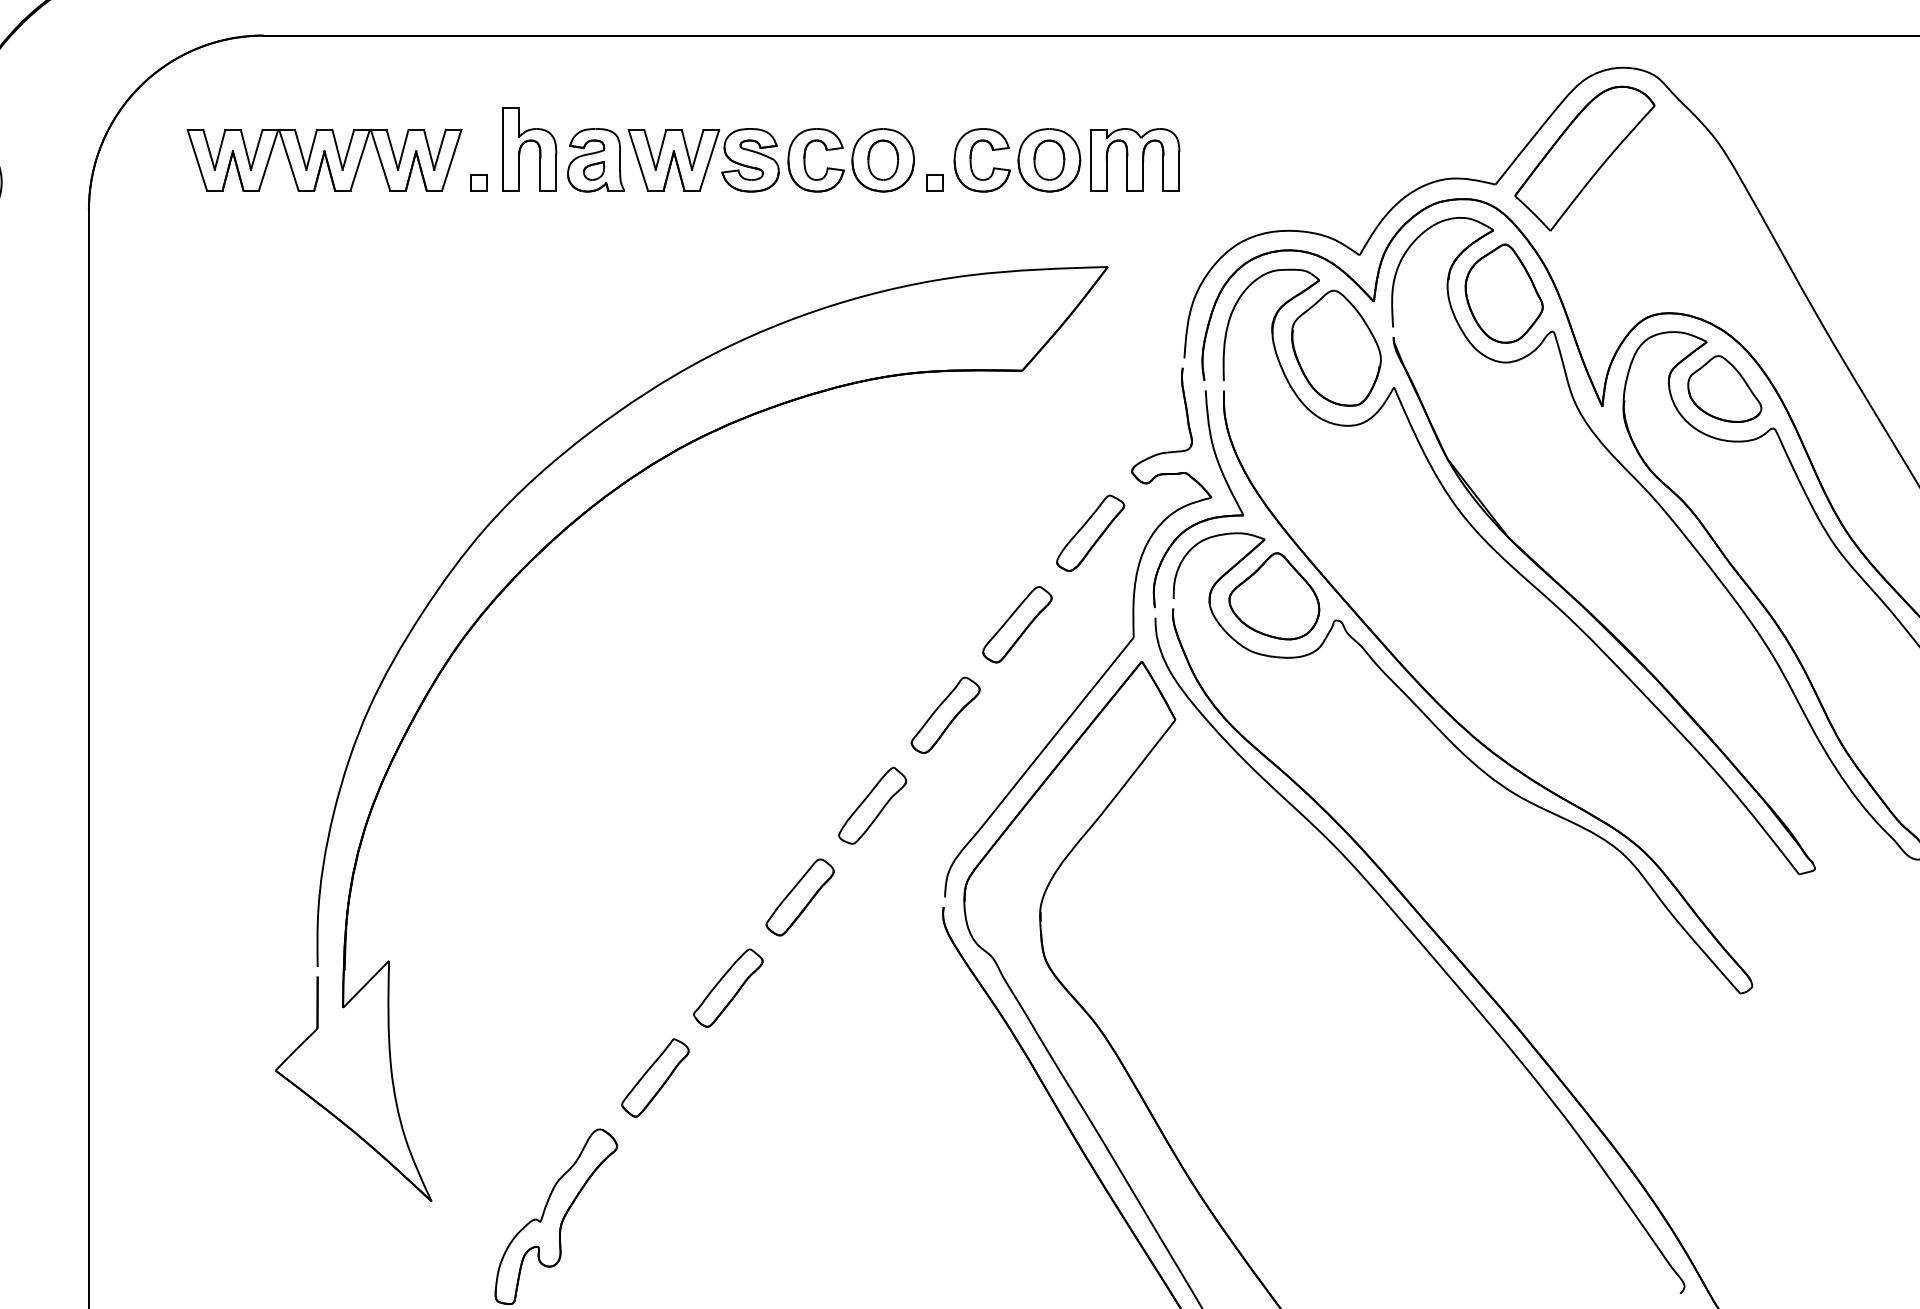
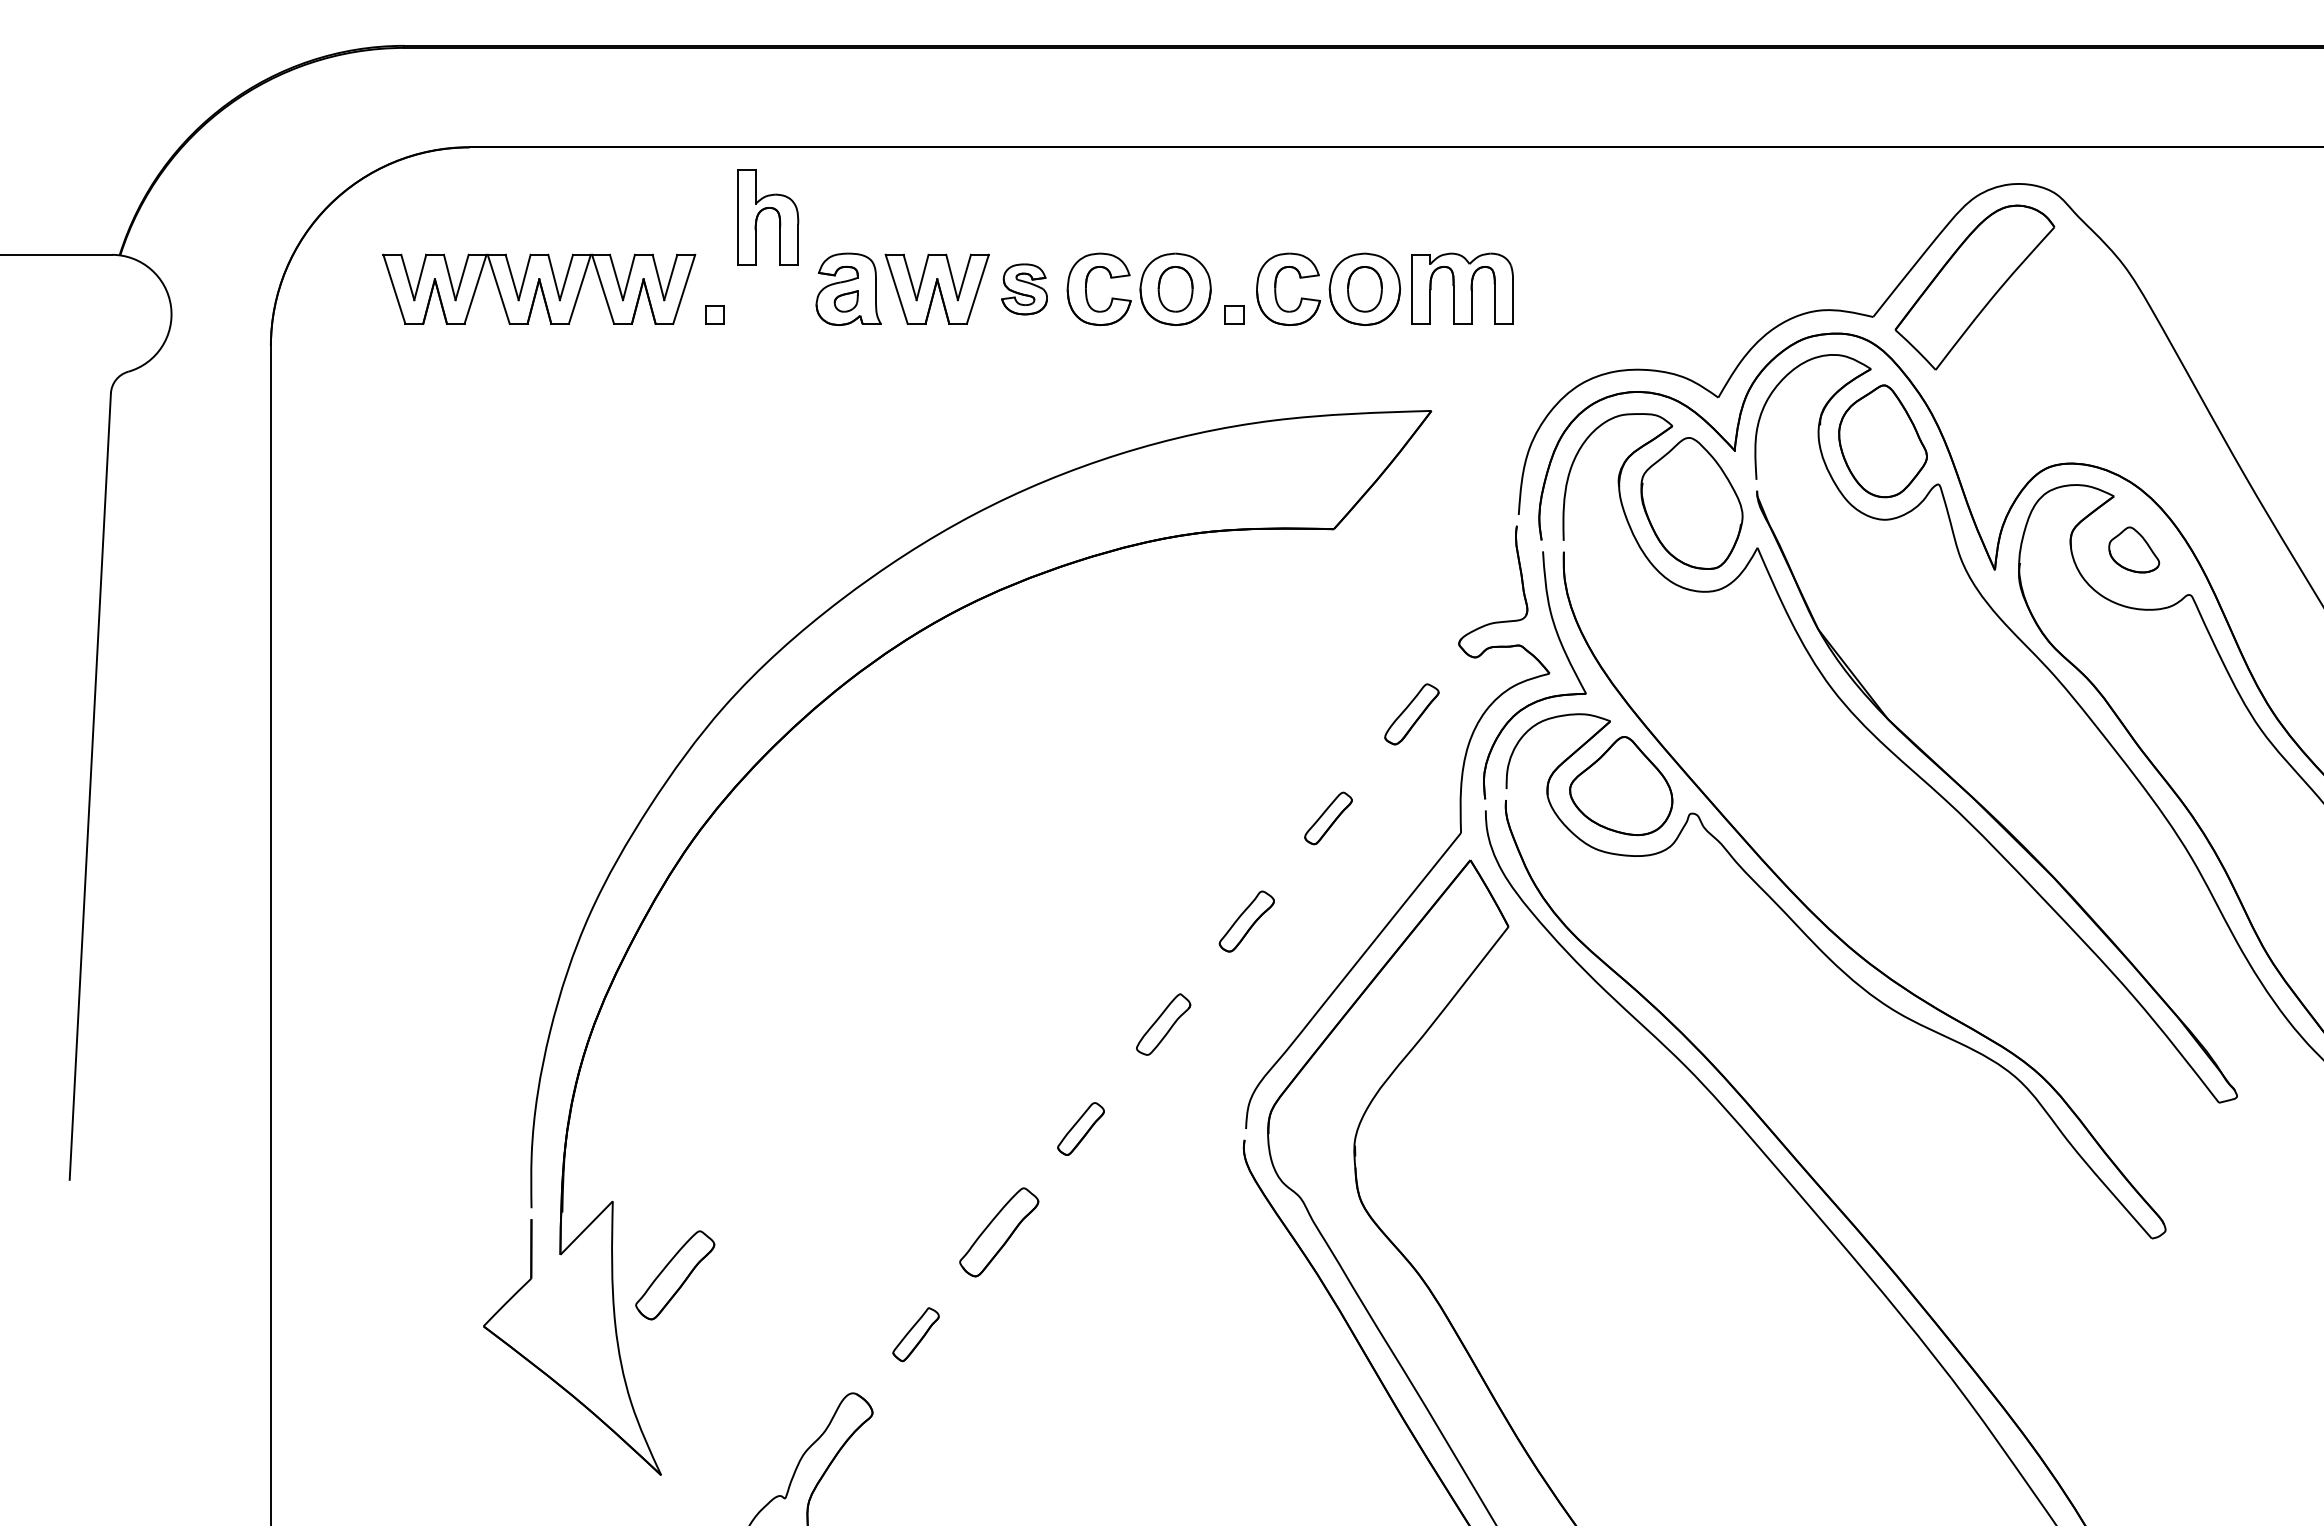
part: (529, 141) -> (767, 209), moved
part: (750, 160) -> (1024, 289), size x0.7
part: (1724, 388) -> (2133, 549), size x0.6
part: (1090, 533) -> (1411, 714), size x0.7
part: (1017, 624) -> (1328, 818), size x0.6
part: (945, 715) -> (1246, 921), size x0.7
part: (872, 805) -> (1163, 1024), size x0.7
part: (799, 896) -> (1080, 1128), size x0.6
part: (444, 1026) -> (675, 1275), added
part: (654, 1077) -> (915, 1334), size x0.6

